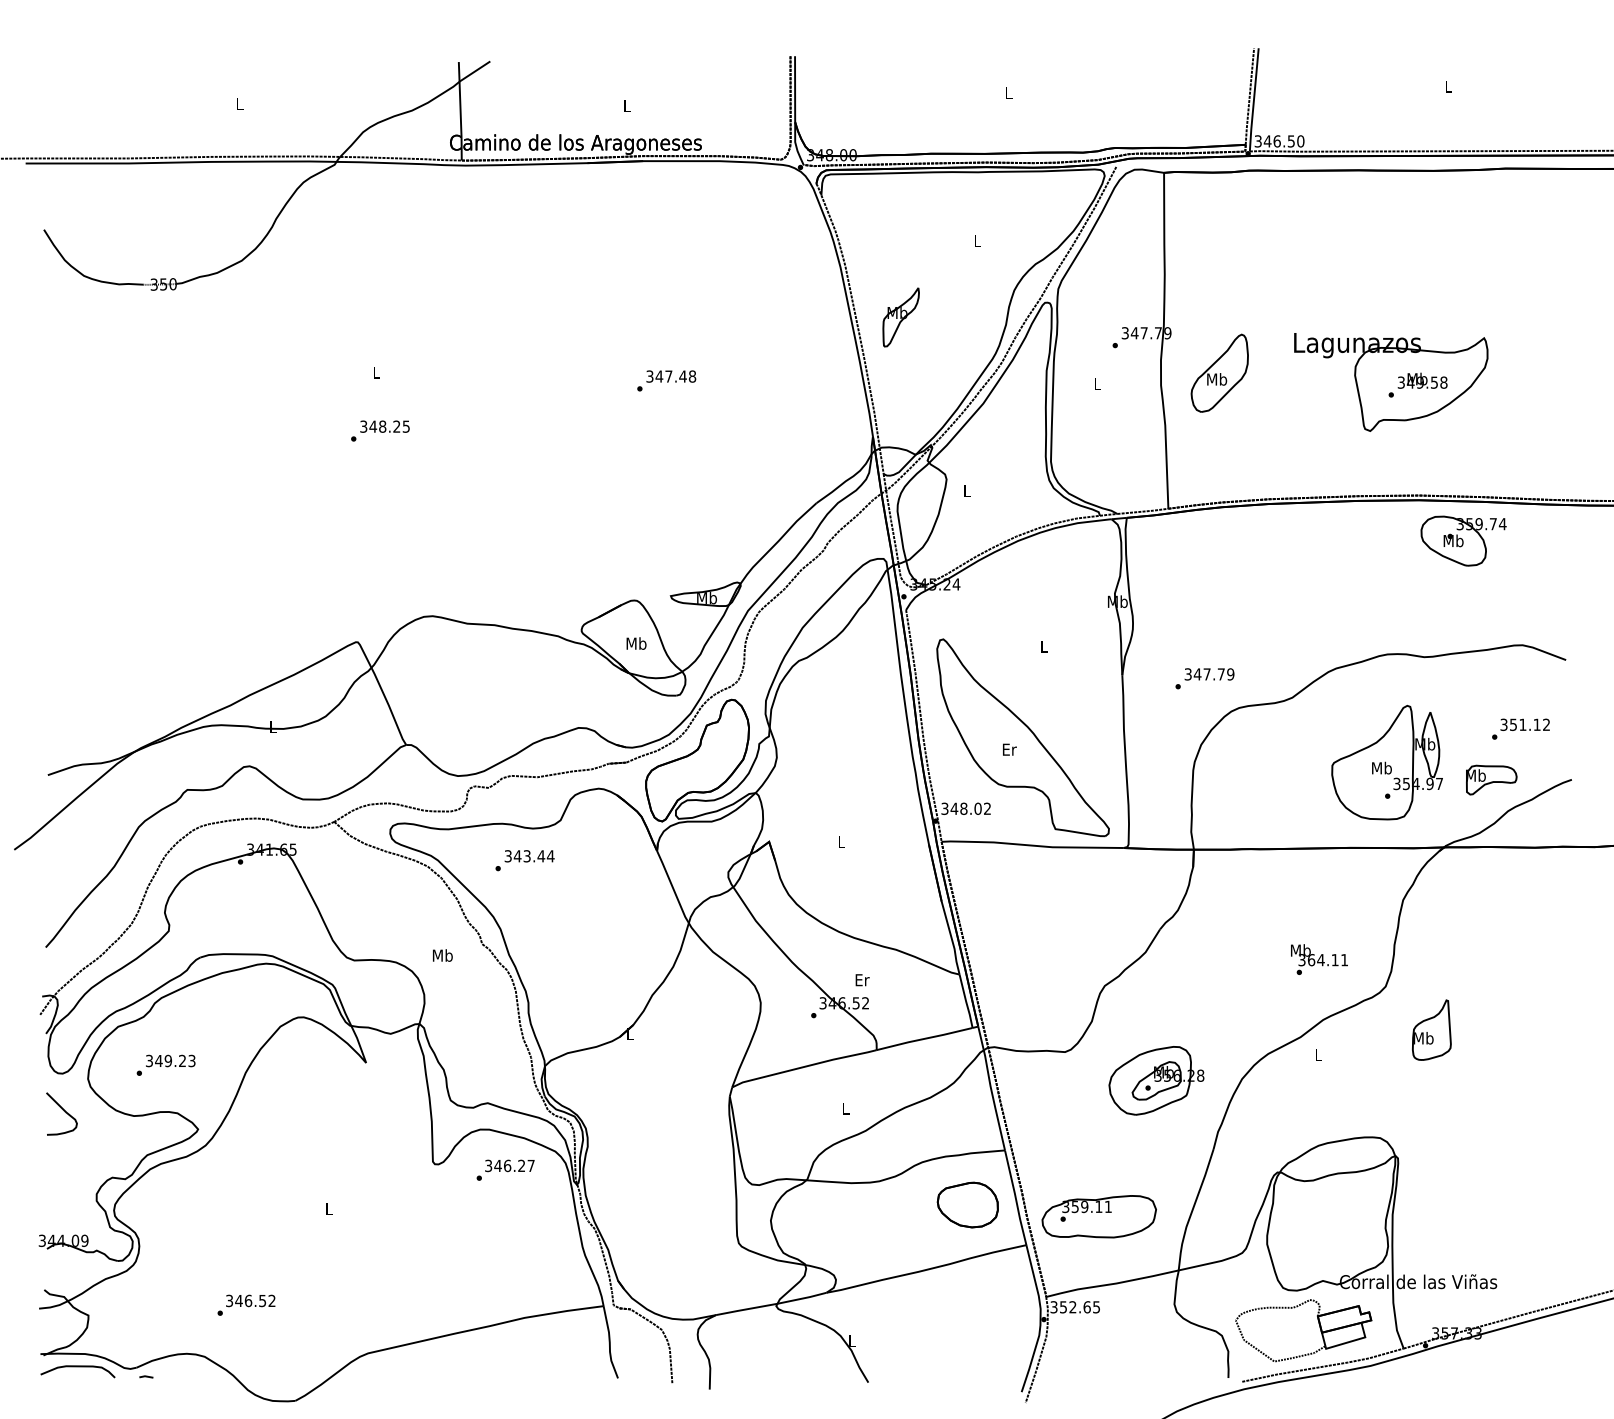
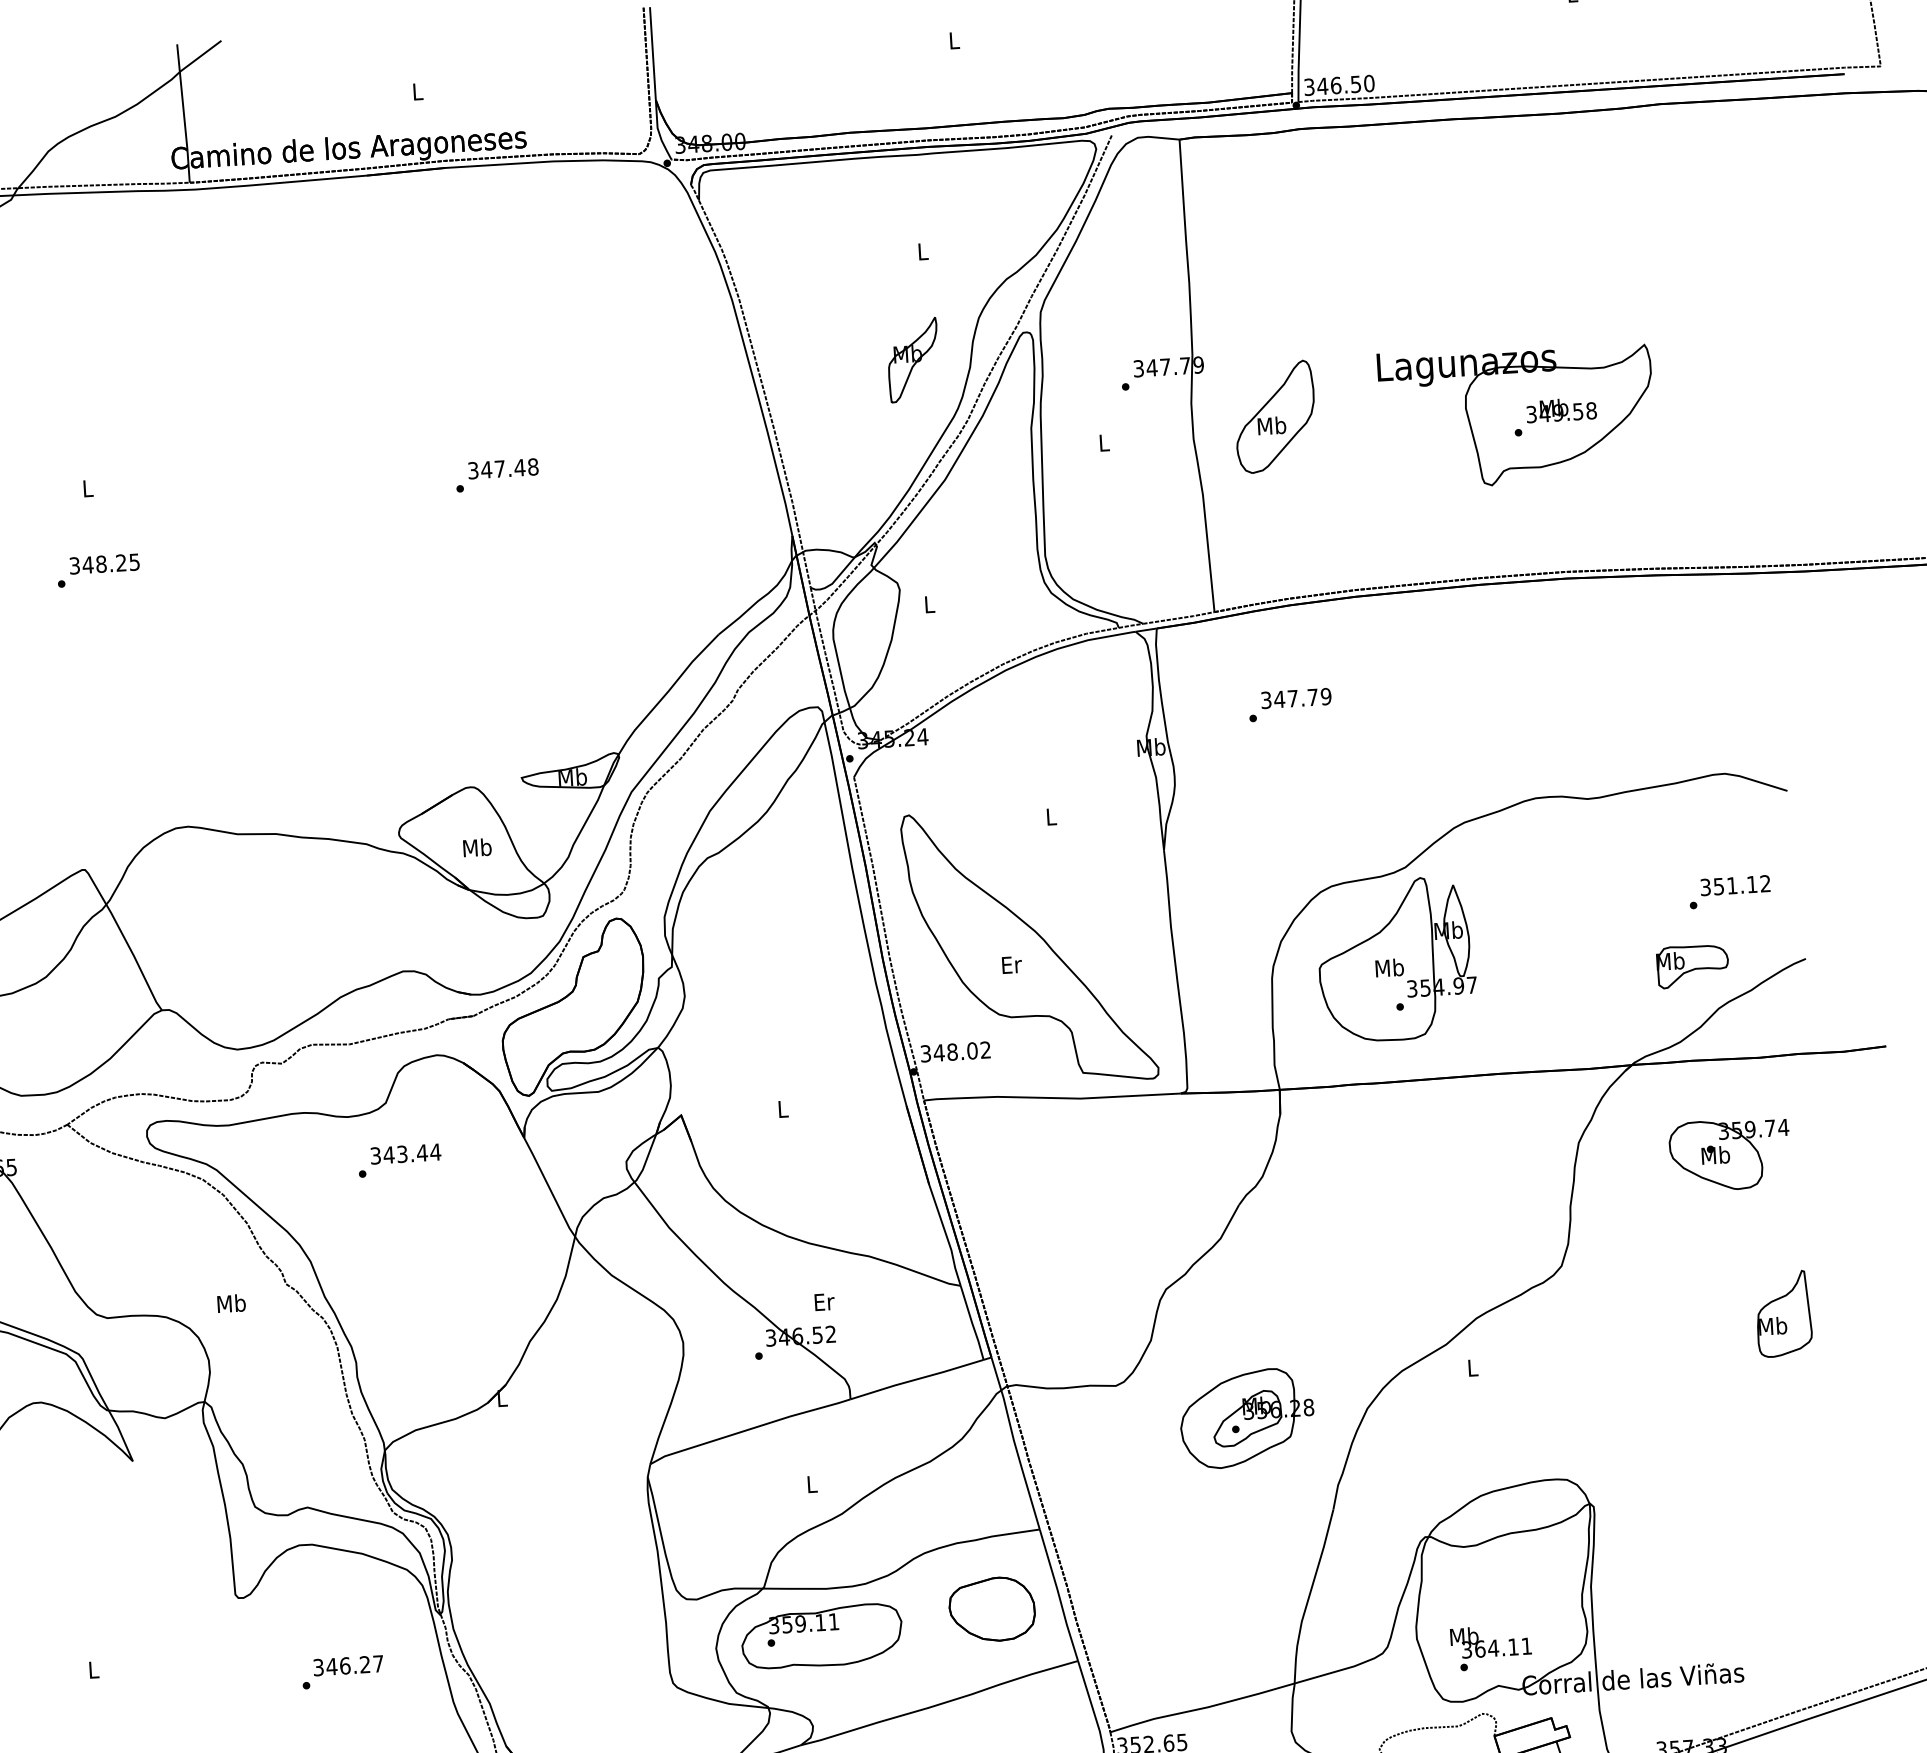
part: (900, 317) -> (912, 360), moved
part: (1463, 540) -> (1729, 1153), moved
text: (1204, 678) -> (1289, 704), moved
part: (1386, 762) -> (1395, 959), moved
text: (524, 860) -> (398, 1160), moved
text: (1319, 959) -> (1491, 1647), moved
part: (1431, 1029) -> (1783, 1313), moved
text: (505, 1169) -> (342, 1671), moved
part: (1098, 1216) -> (820, 1636), moved

